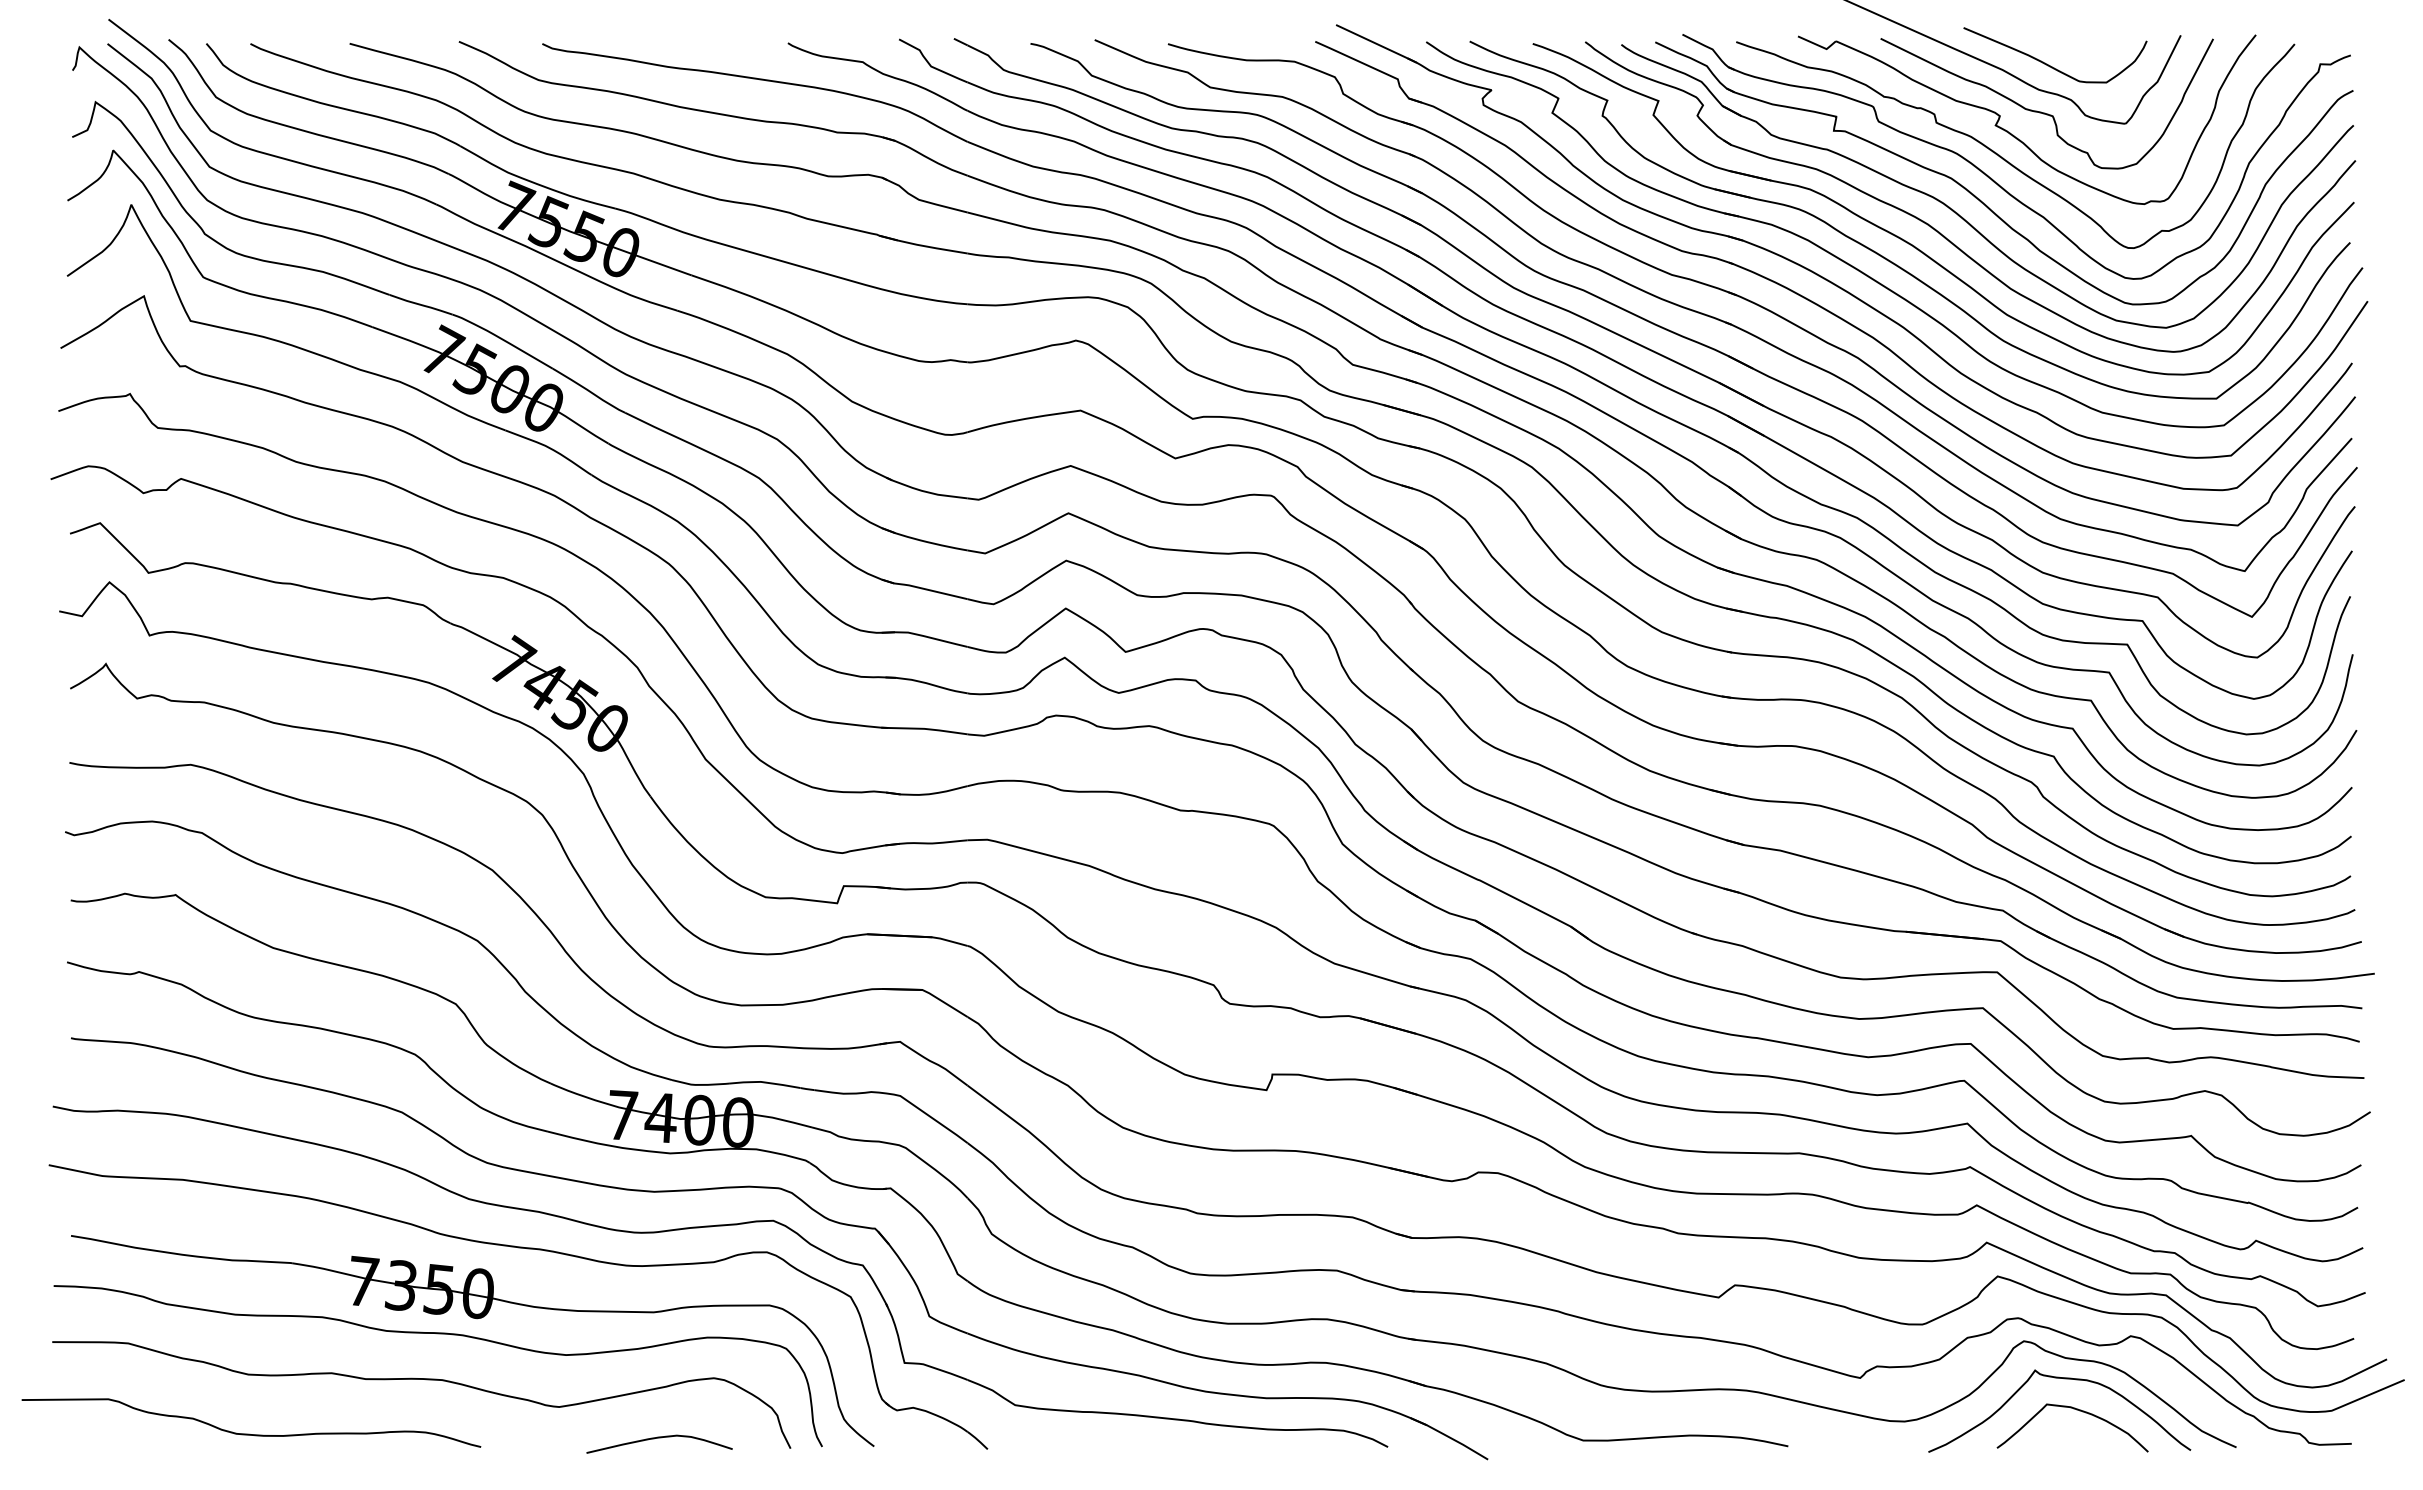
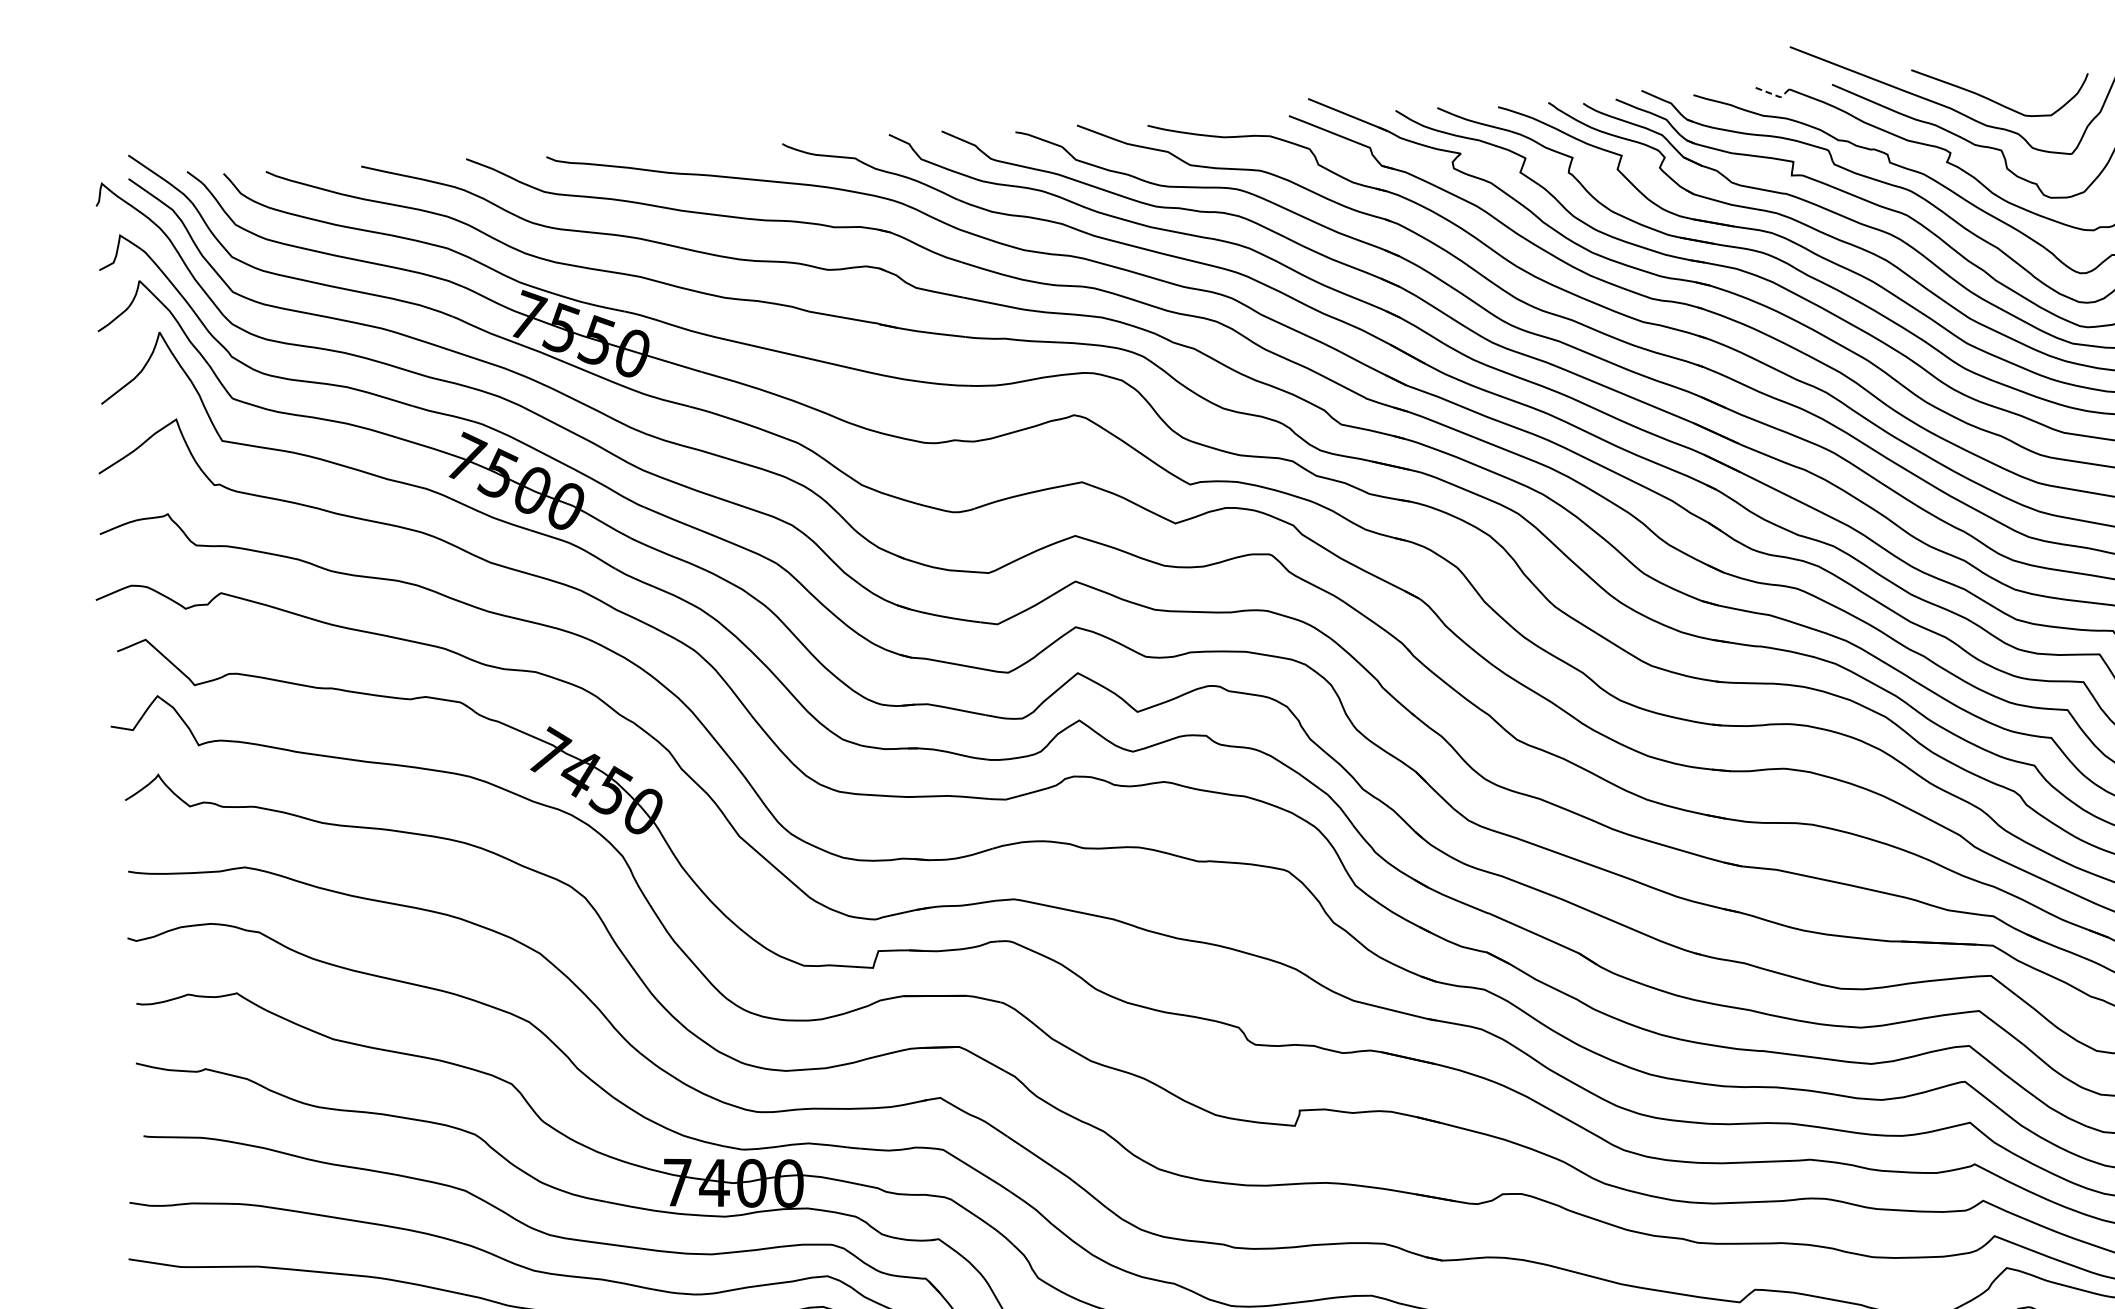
line: (1819, 45) -> (1773, 94), solid -> dashed

